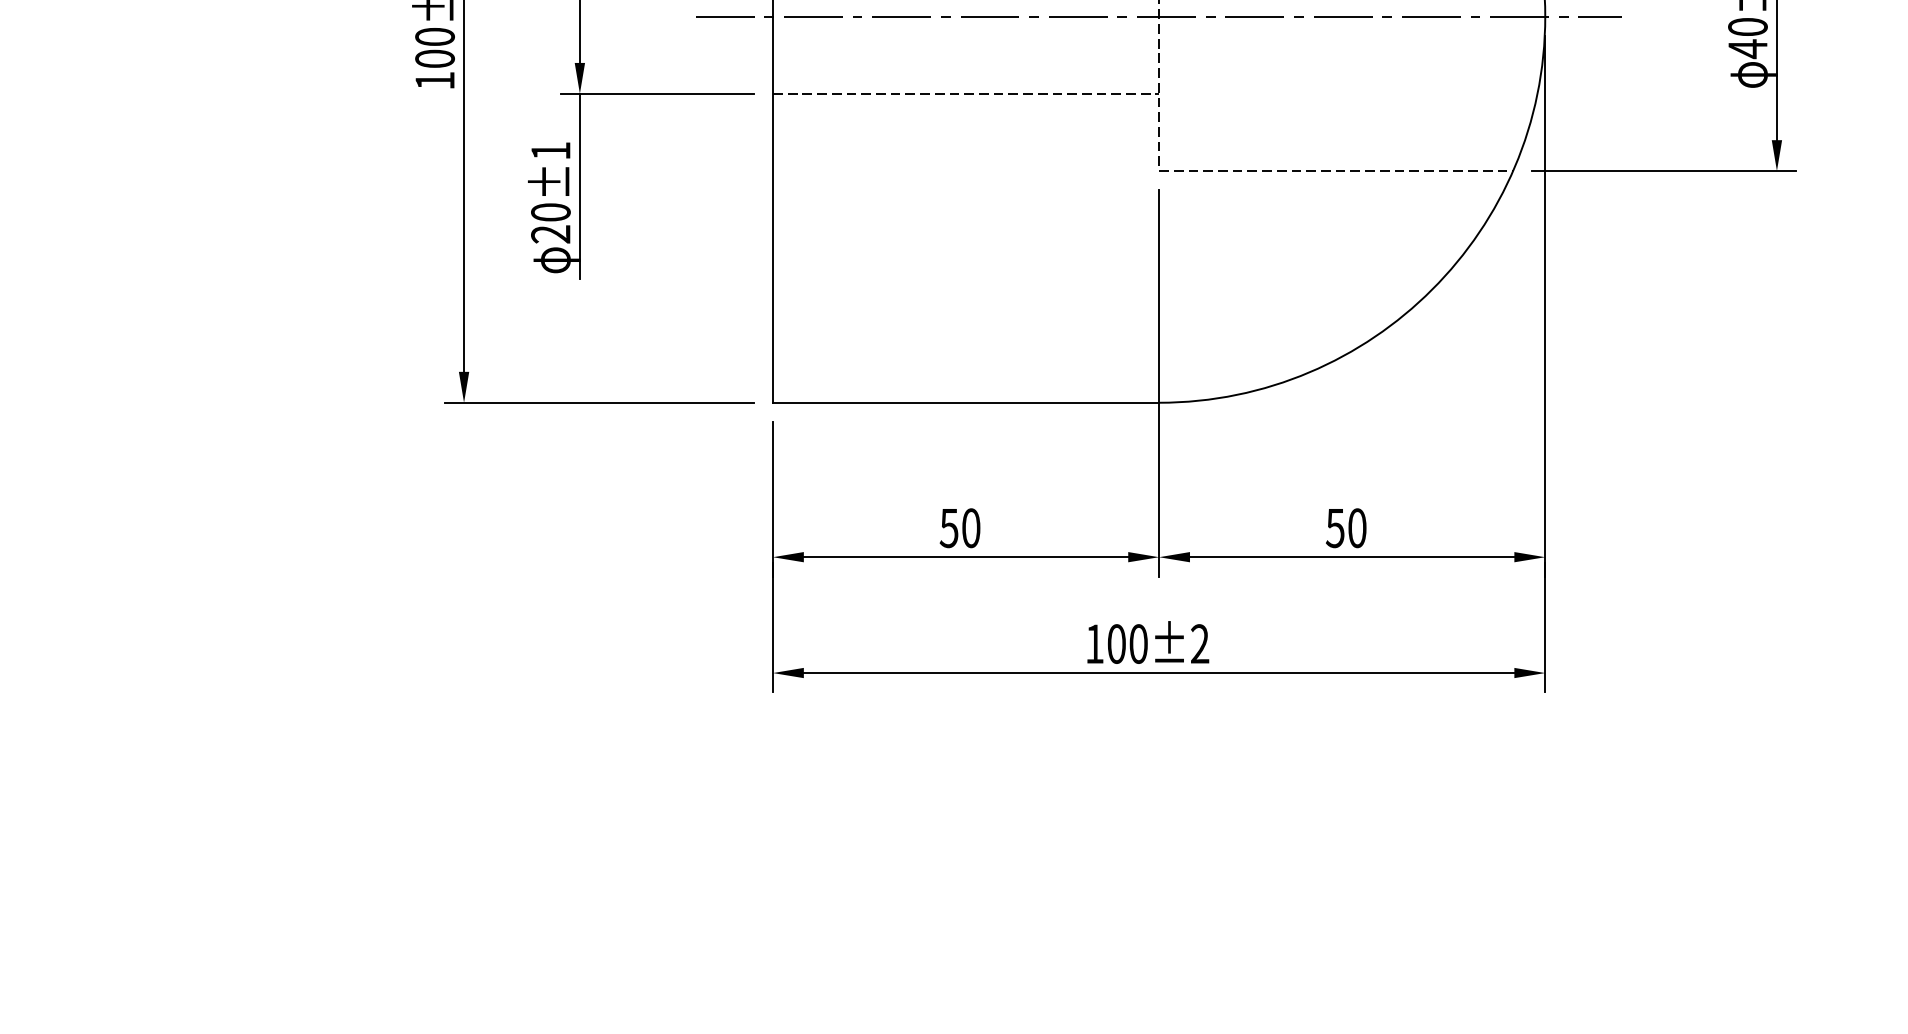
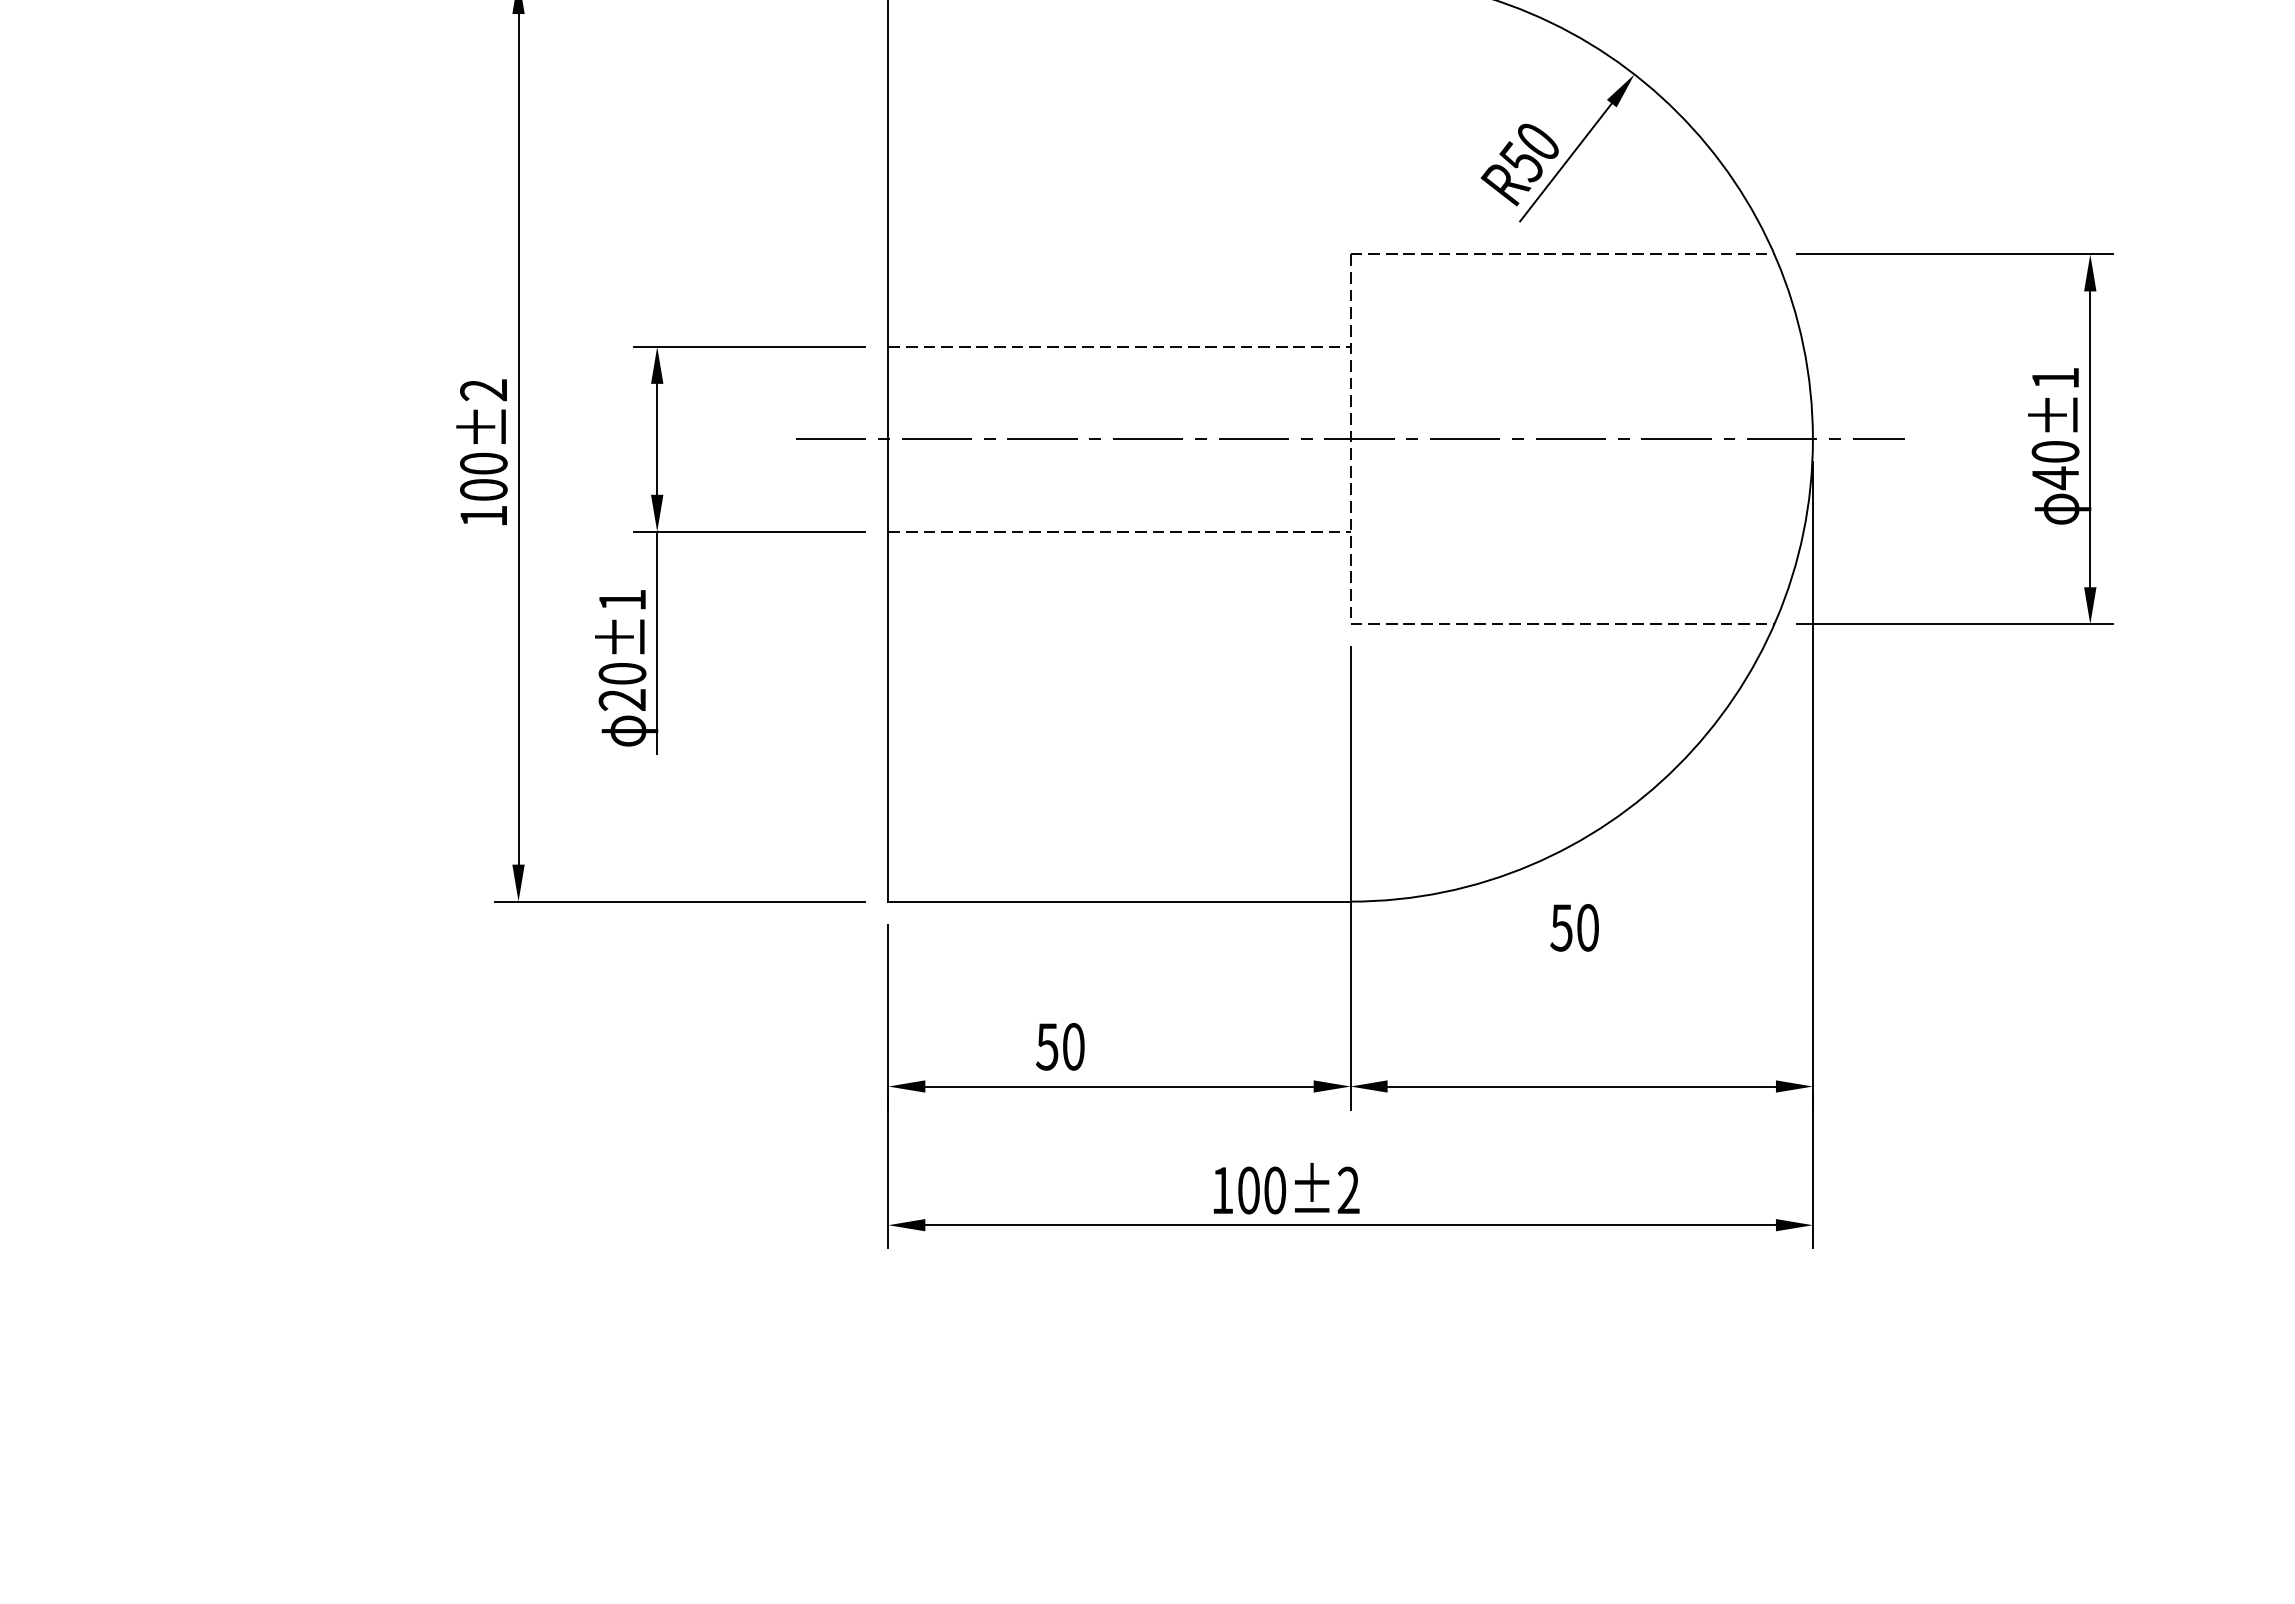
text: (960, 527) -> (1060, 1046), moved
text: (1346, 527) -> (1574, 927), moved
text: (1148, 642) -> (1286, 1188), moved

